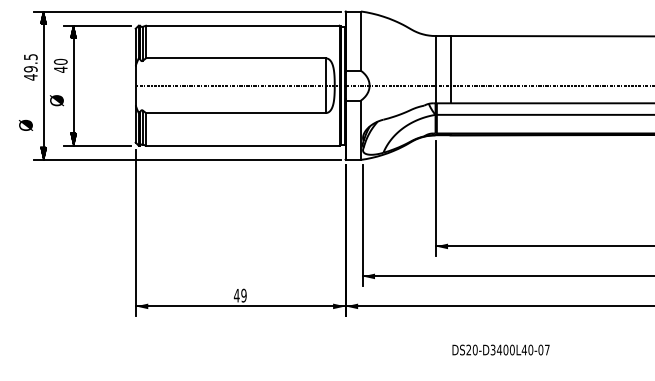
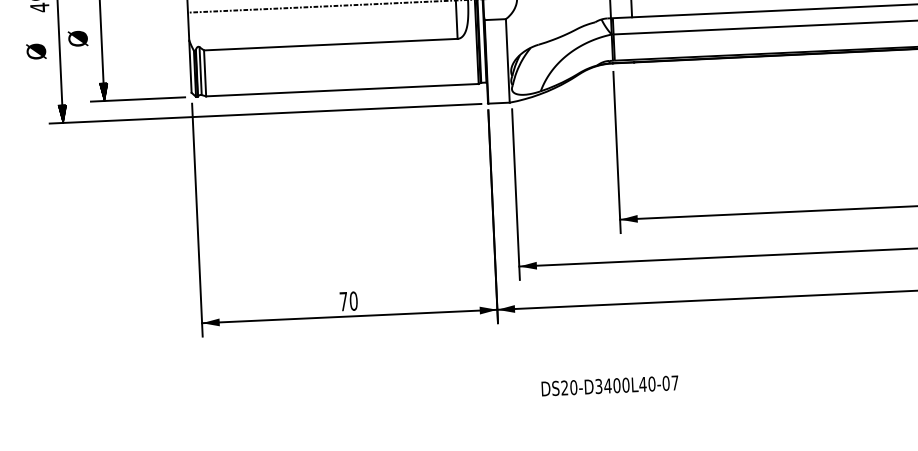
text: (26, 125) -> (37, 51), moved
text: (239, 295) -> (347, 301), 49 -> 70
text: (500, 349) -> (609, 385), moved

